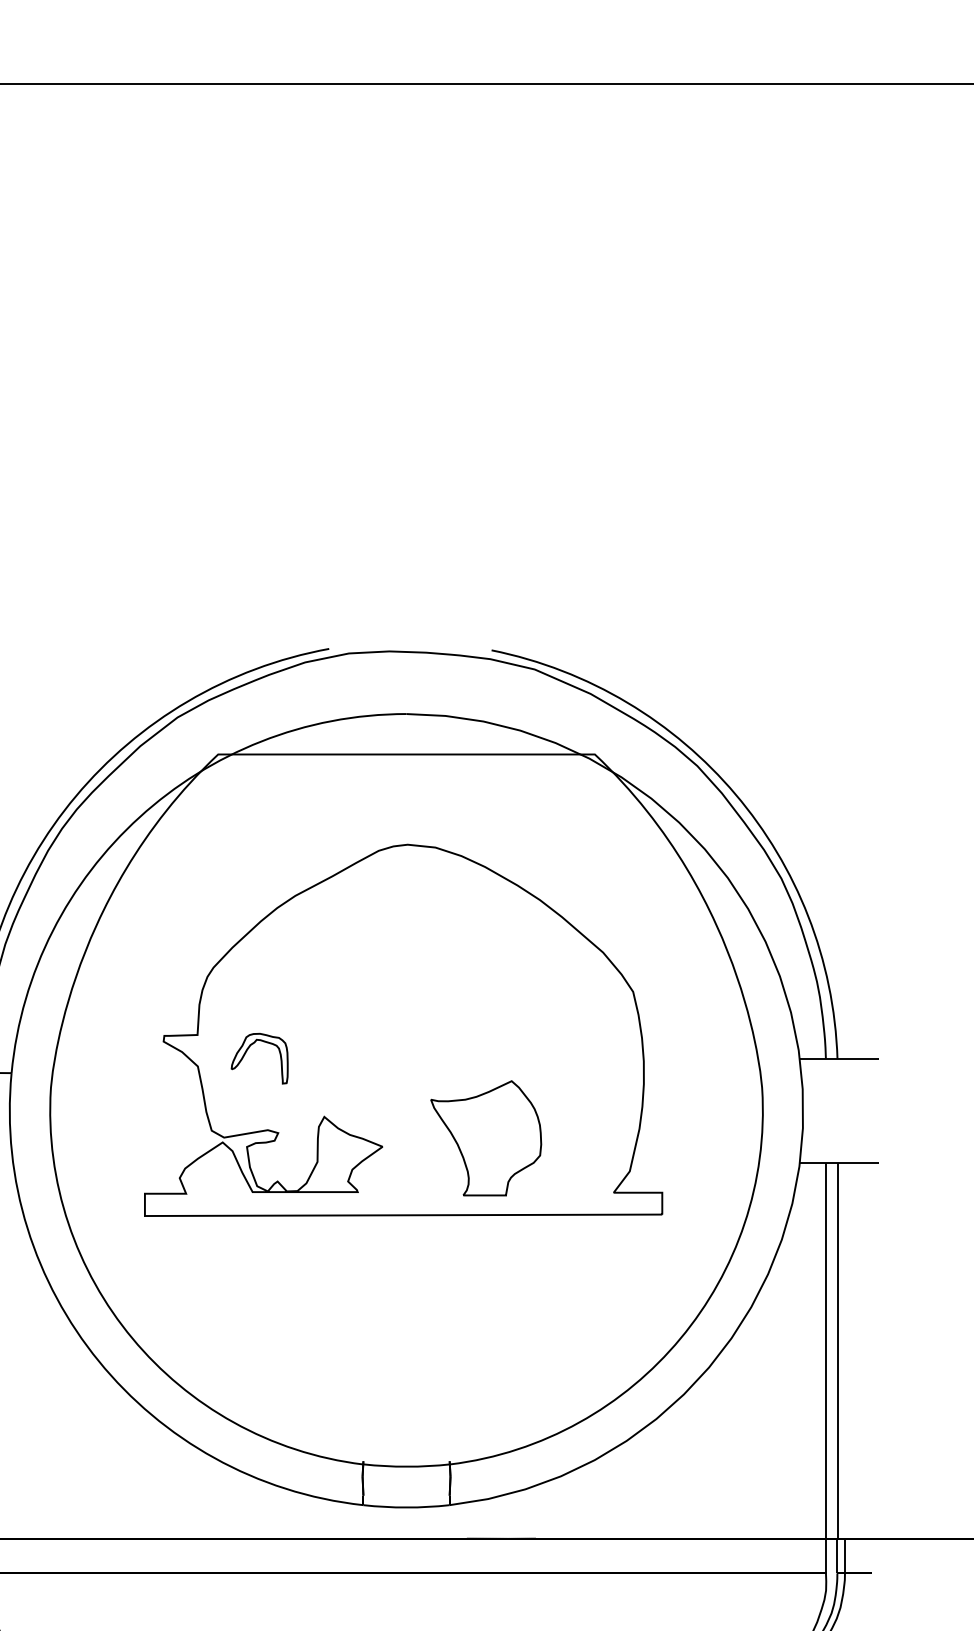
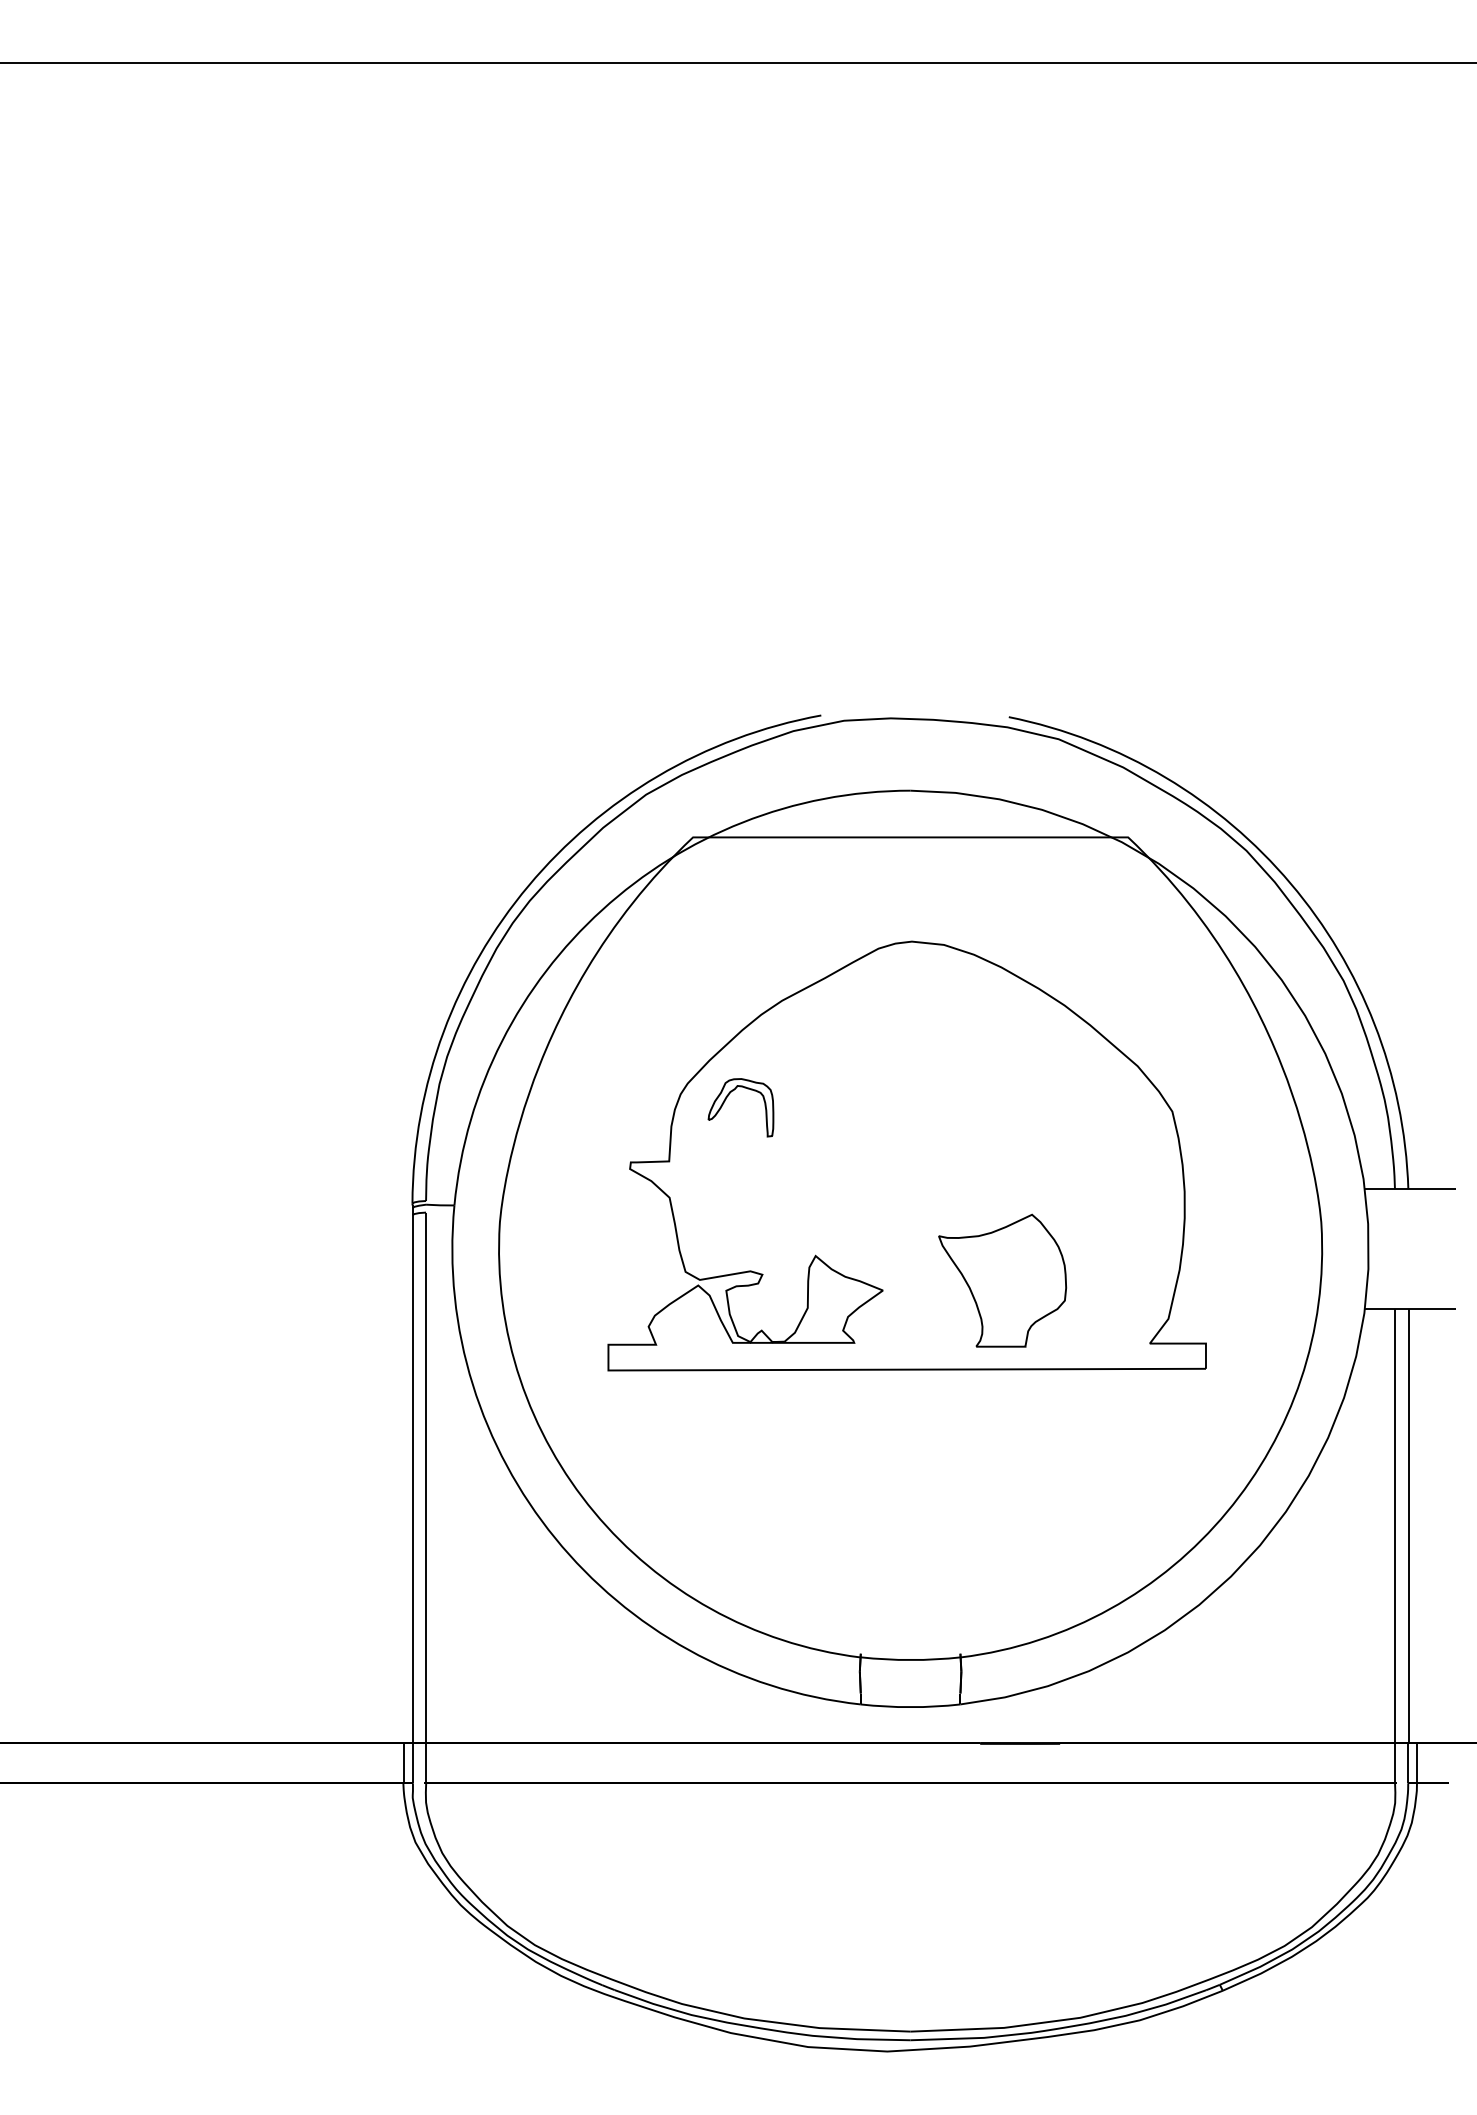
part: (247, 1051) -> (726, 1099), moved

